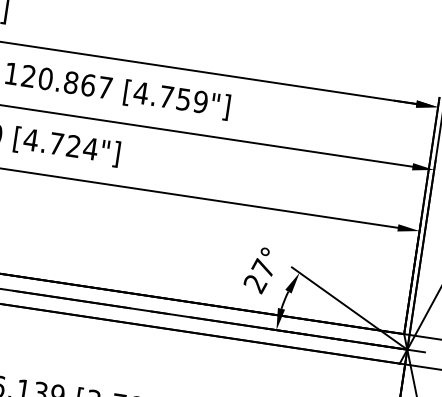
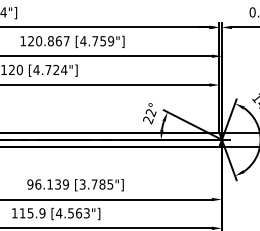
text: (262, 267) -> (150, 112), 27° -> 22°

